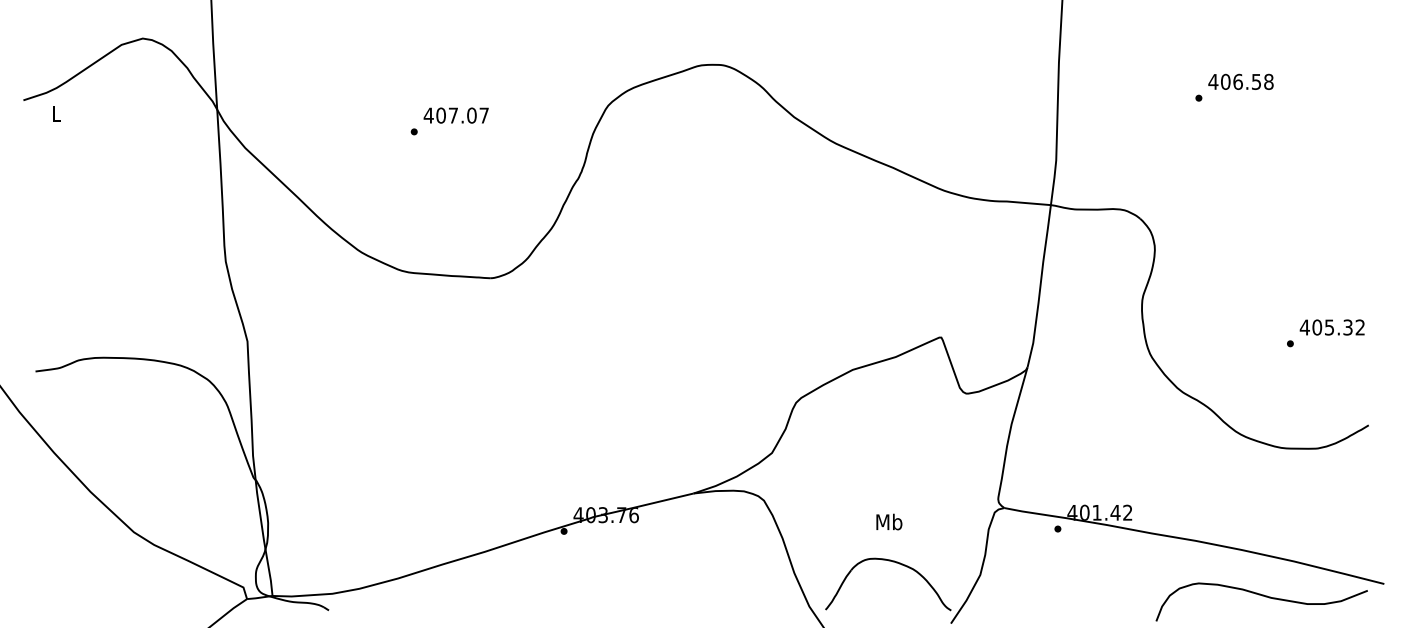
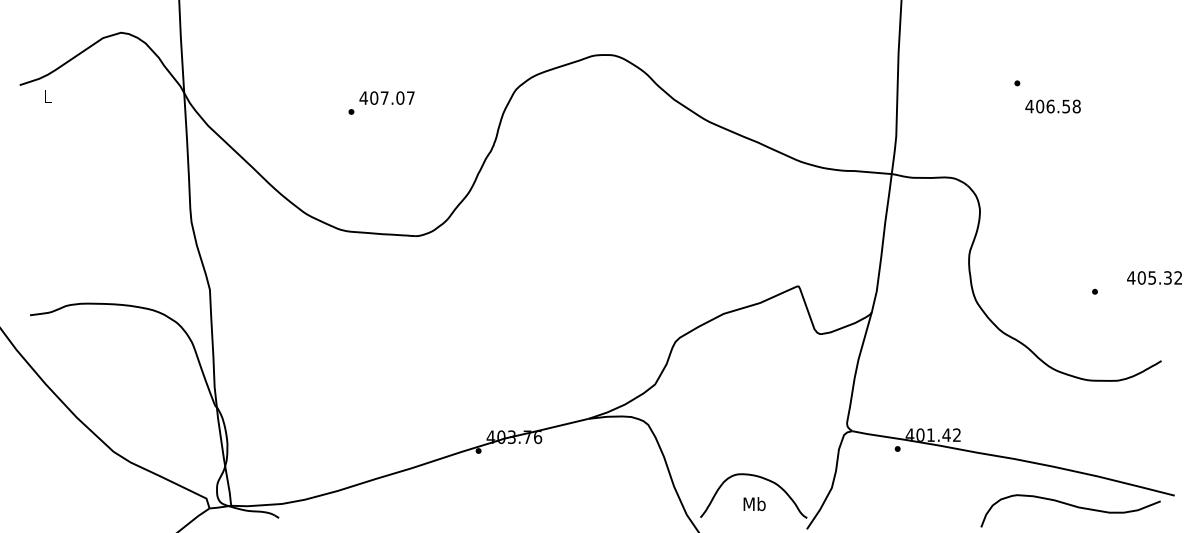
text: (1240, 81) -> (1052, 106), moved
text: (1332, 326) -> (1154, 277), moved
text: (889, 521) -> (754, 503), moved

